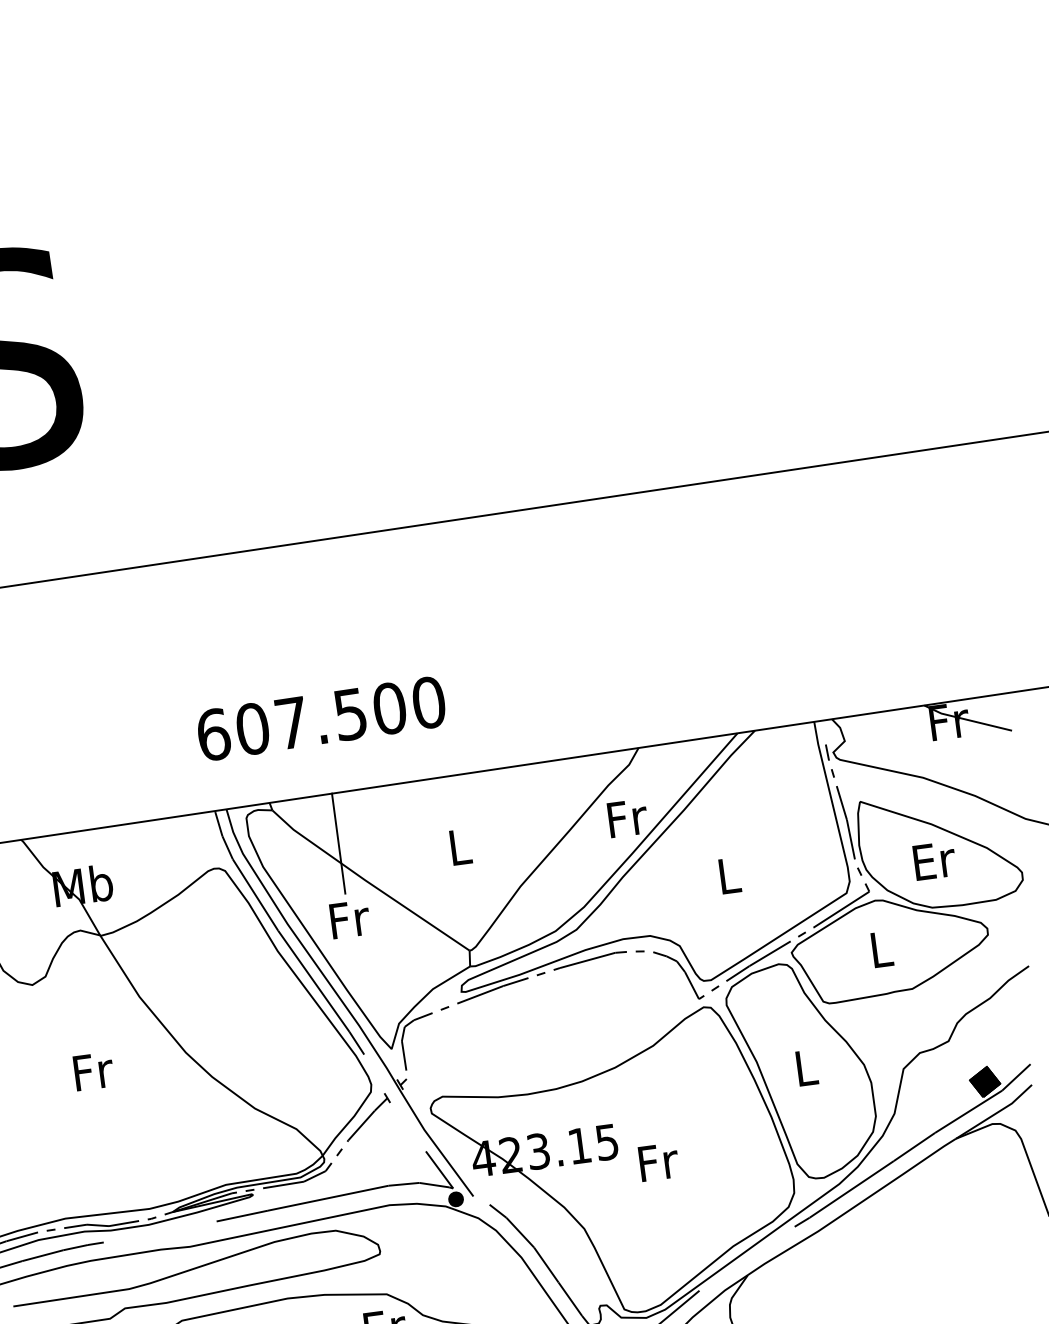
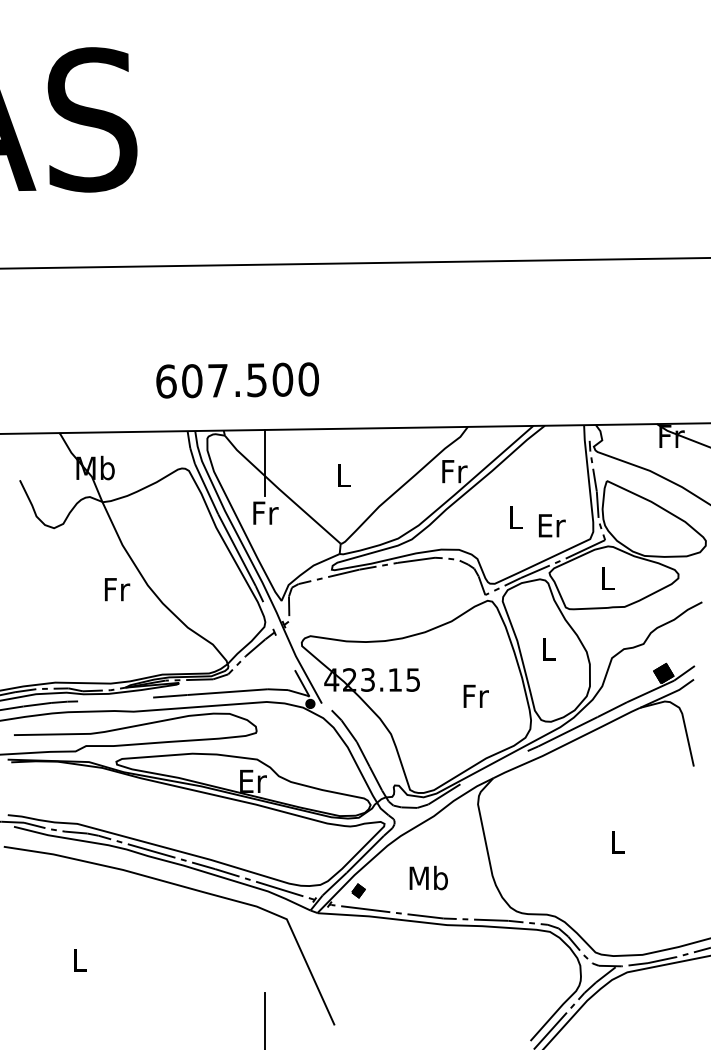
text: (321, 718) -> (237, 380), moved
text: (935, 860) -> (552, 525), moved
text: (93, 1071) -> (117, 589), moved
text: (657, 1160) -> (475, 695), moved

